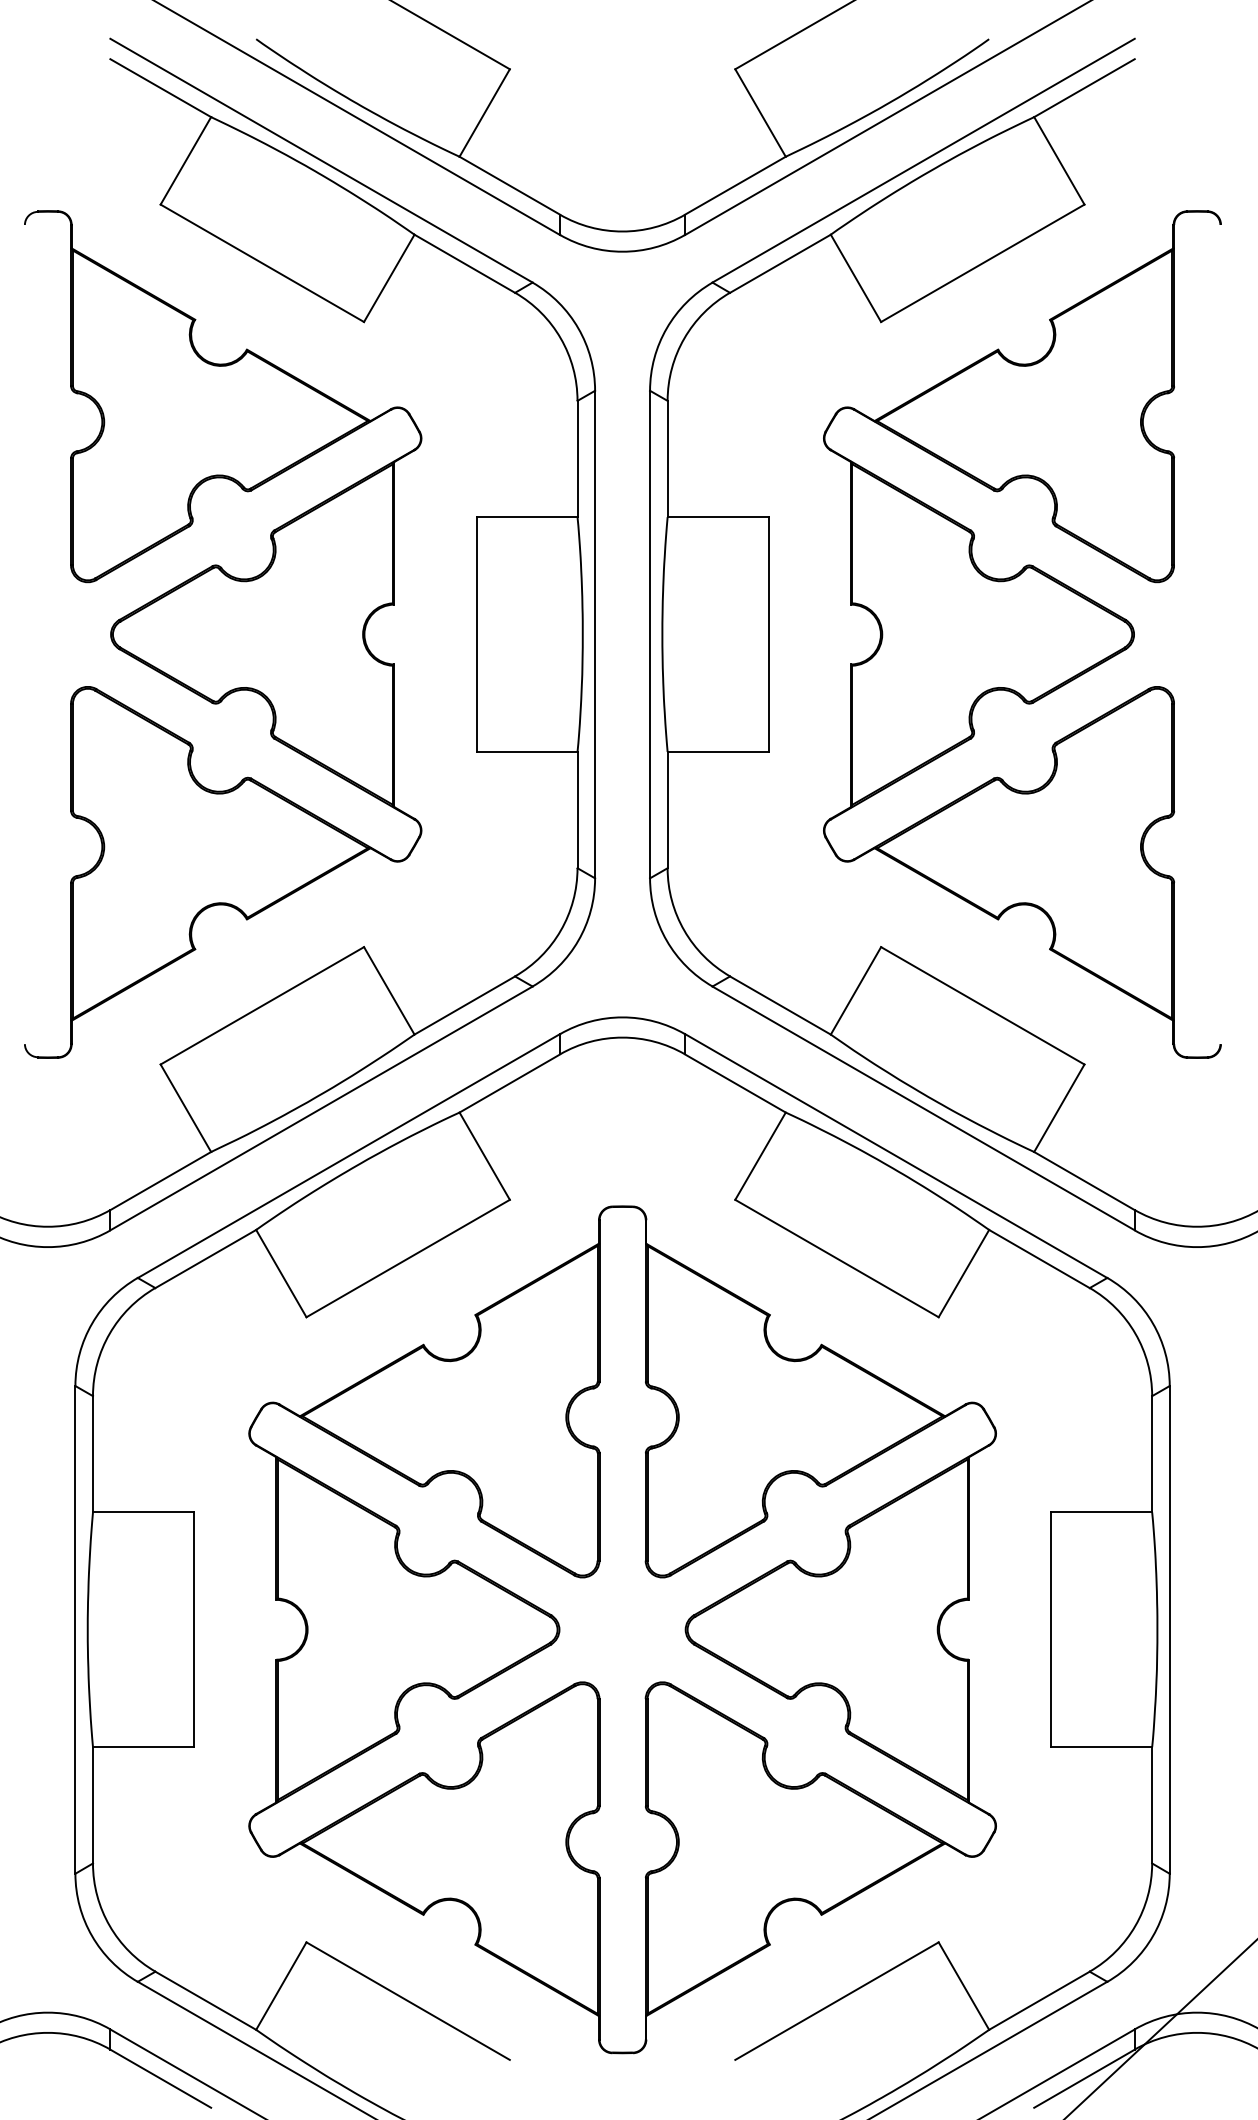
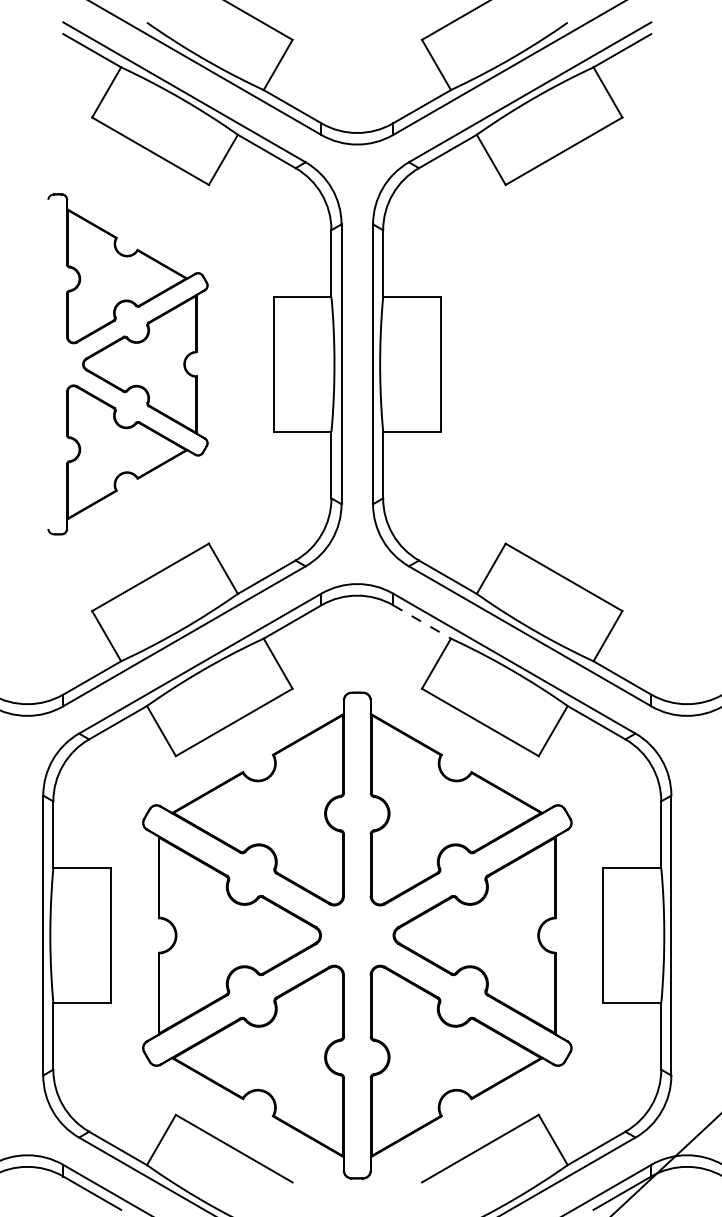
part: (222, 634) -> (127, 364), size x0.7
part: (1021, 634) -> (586, 364), removed
line: (736, 1084) -> (422, 622), solid -> dashed

